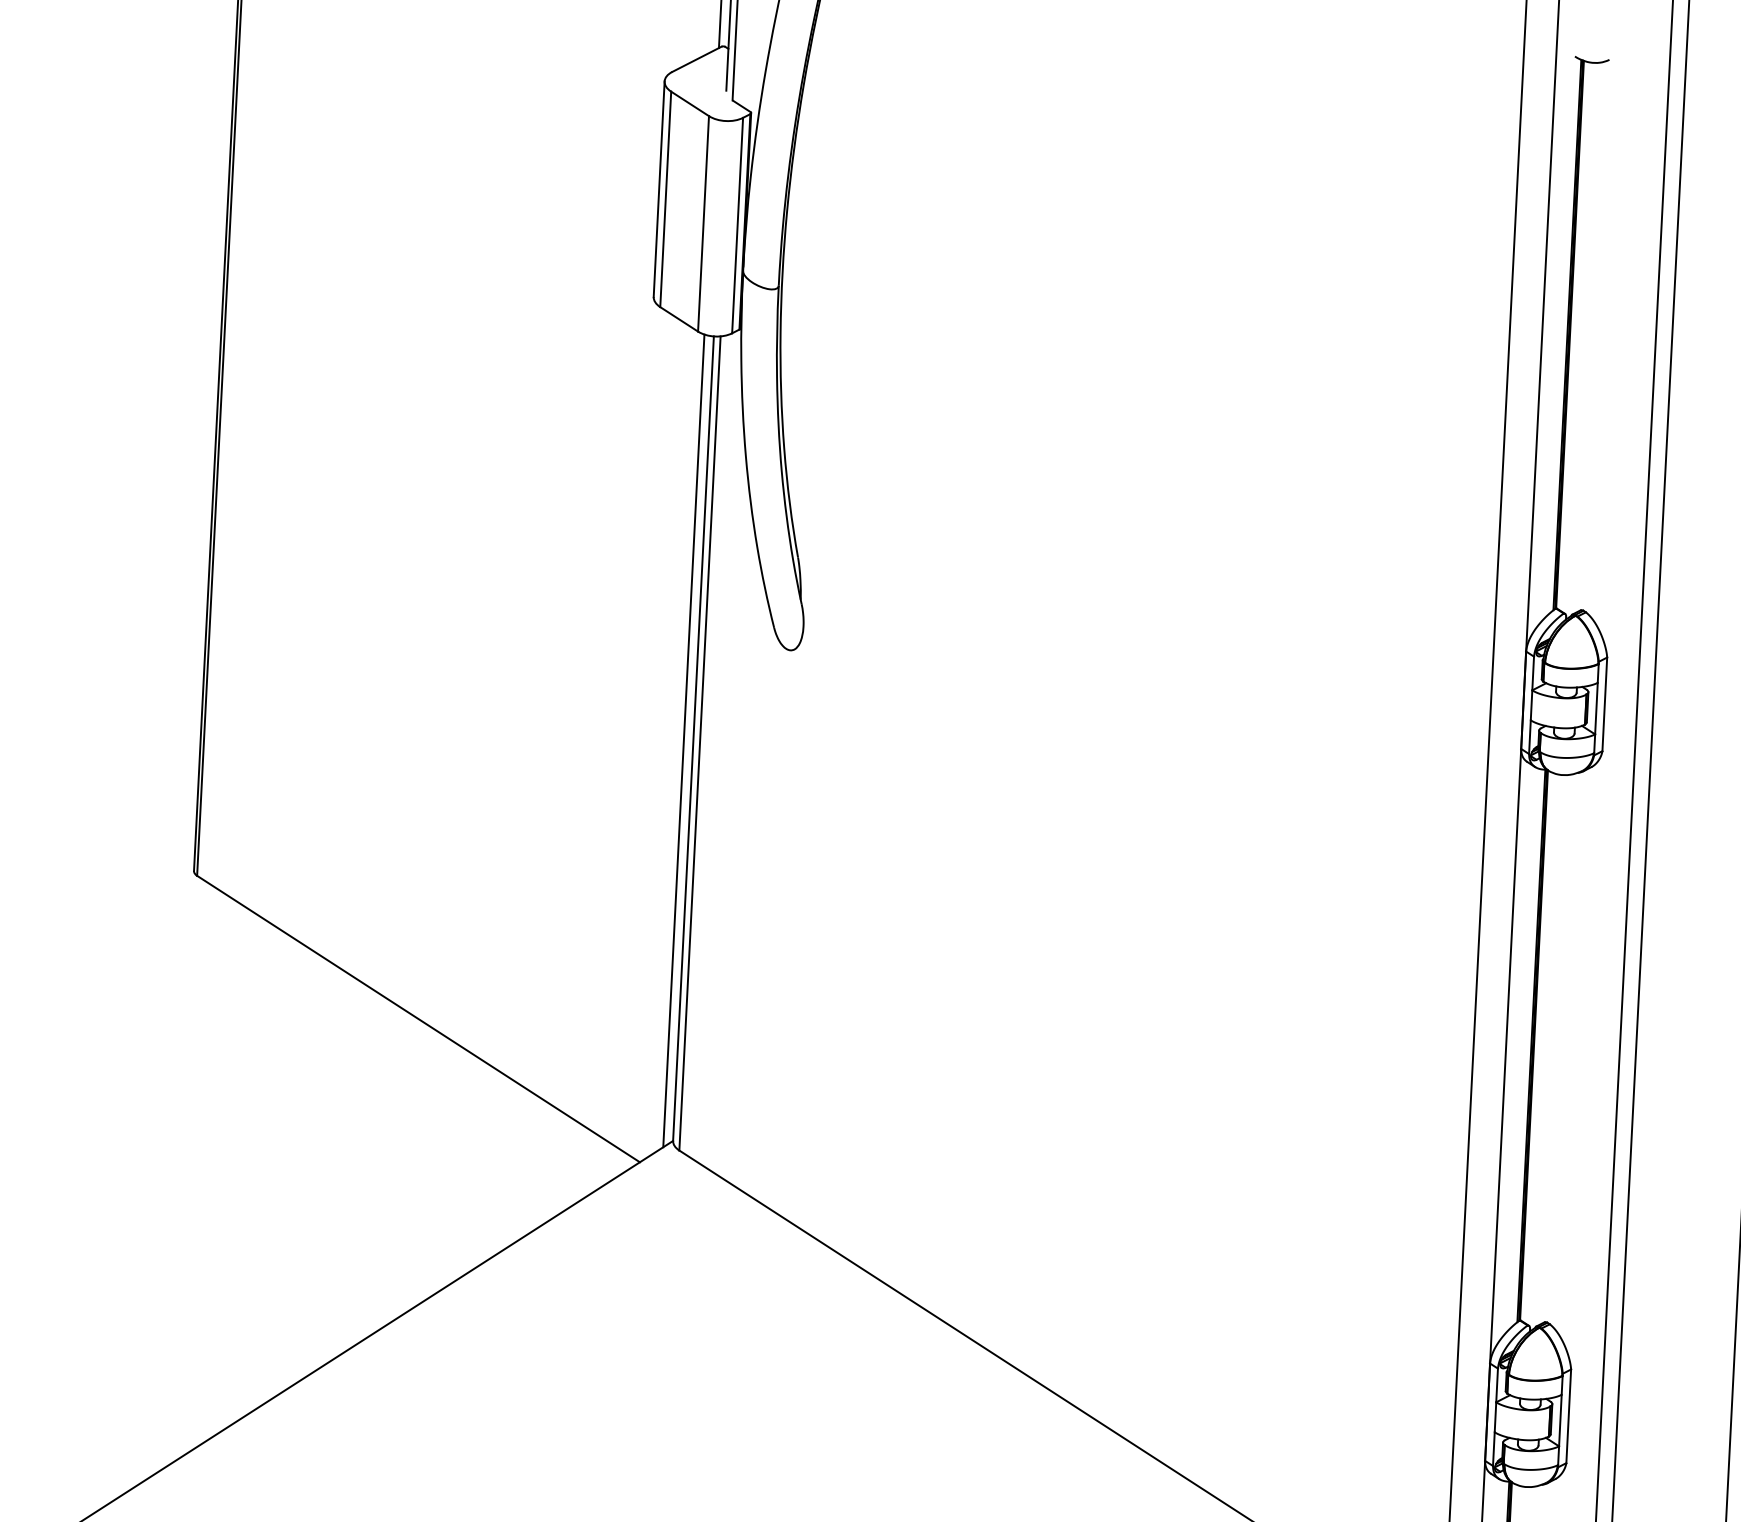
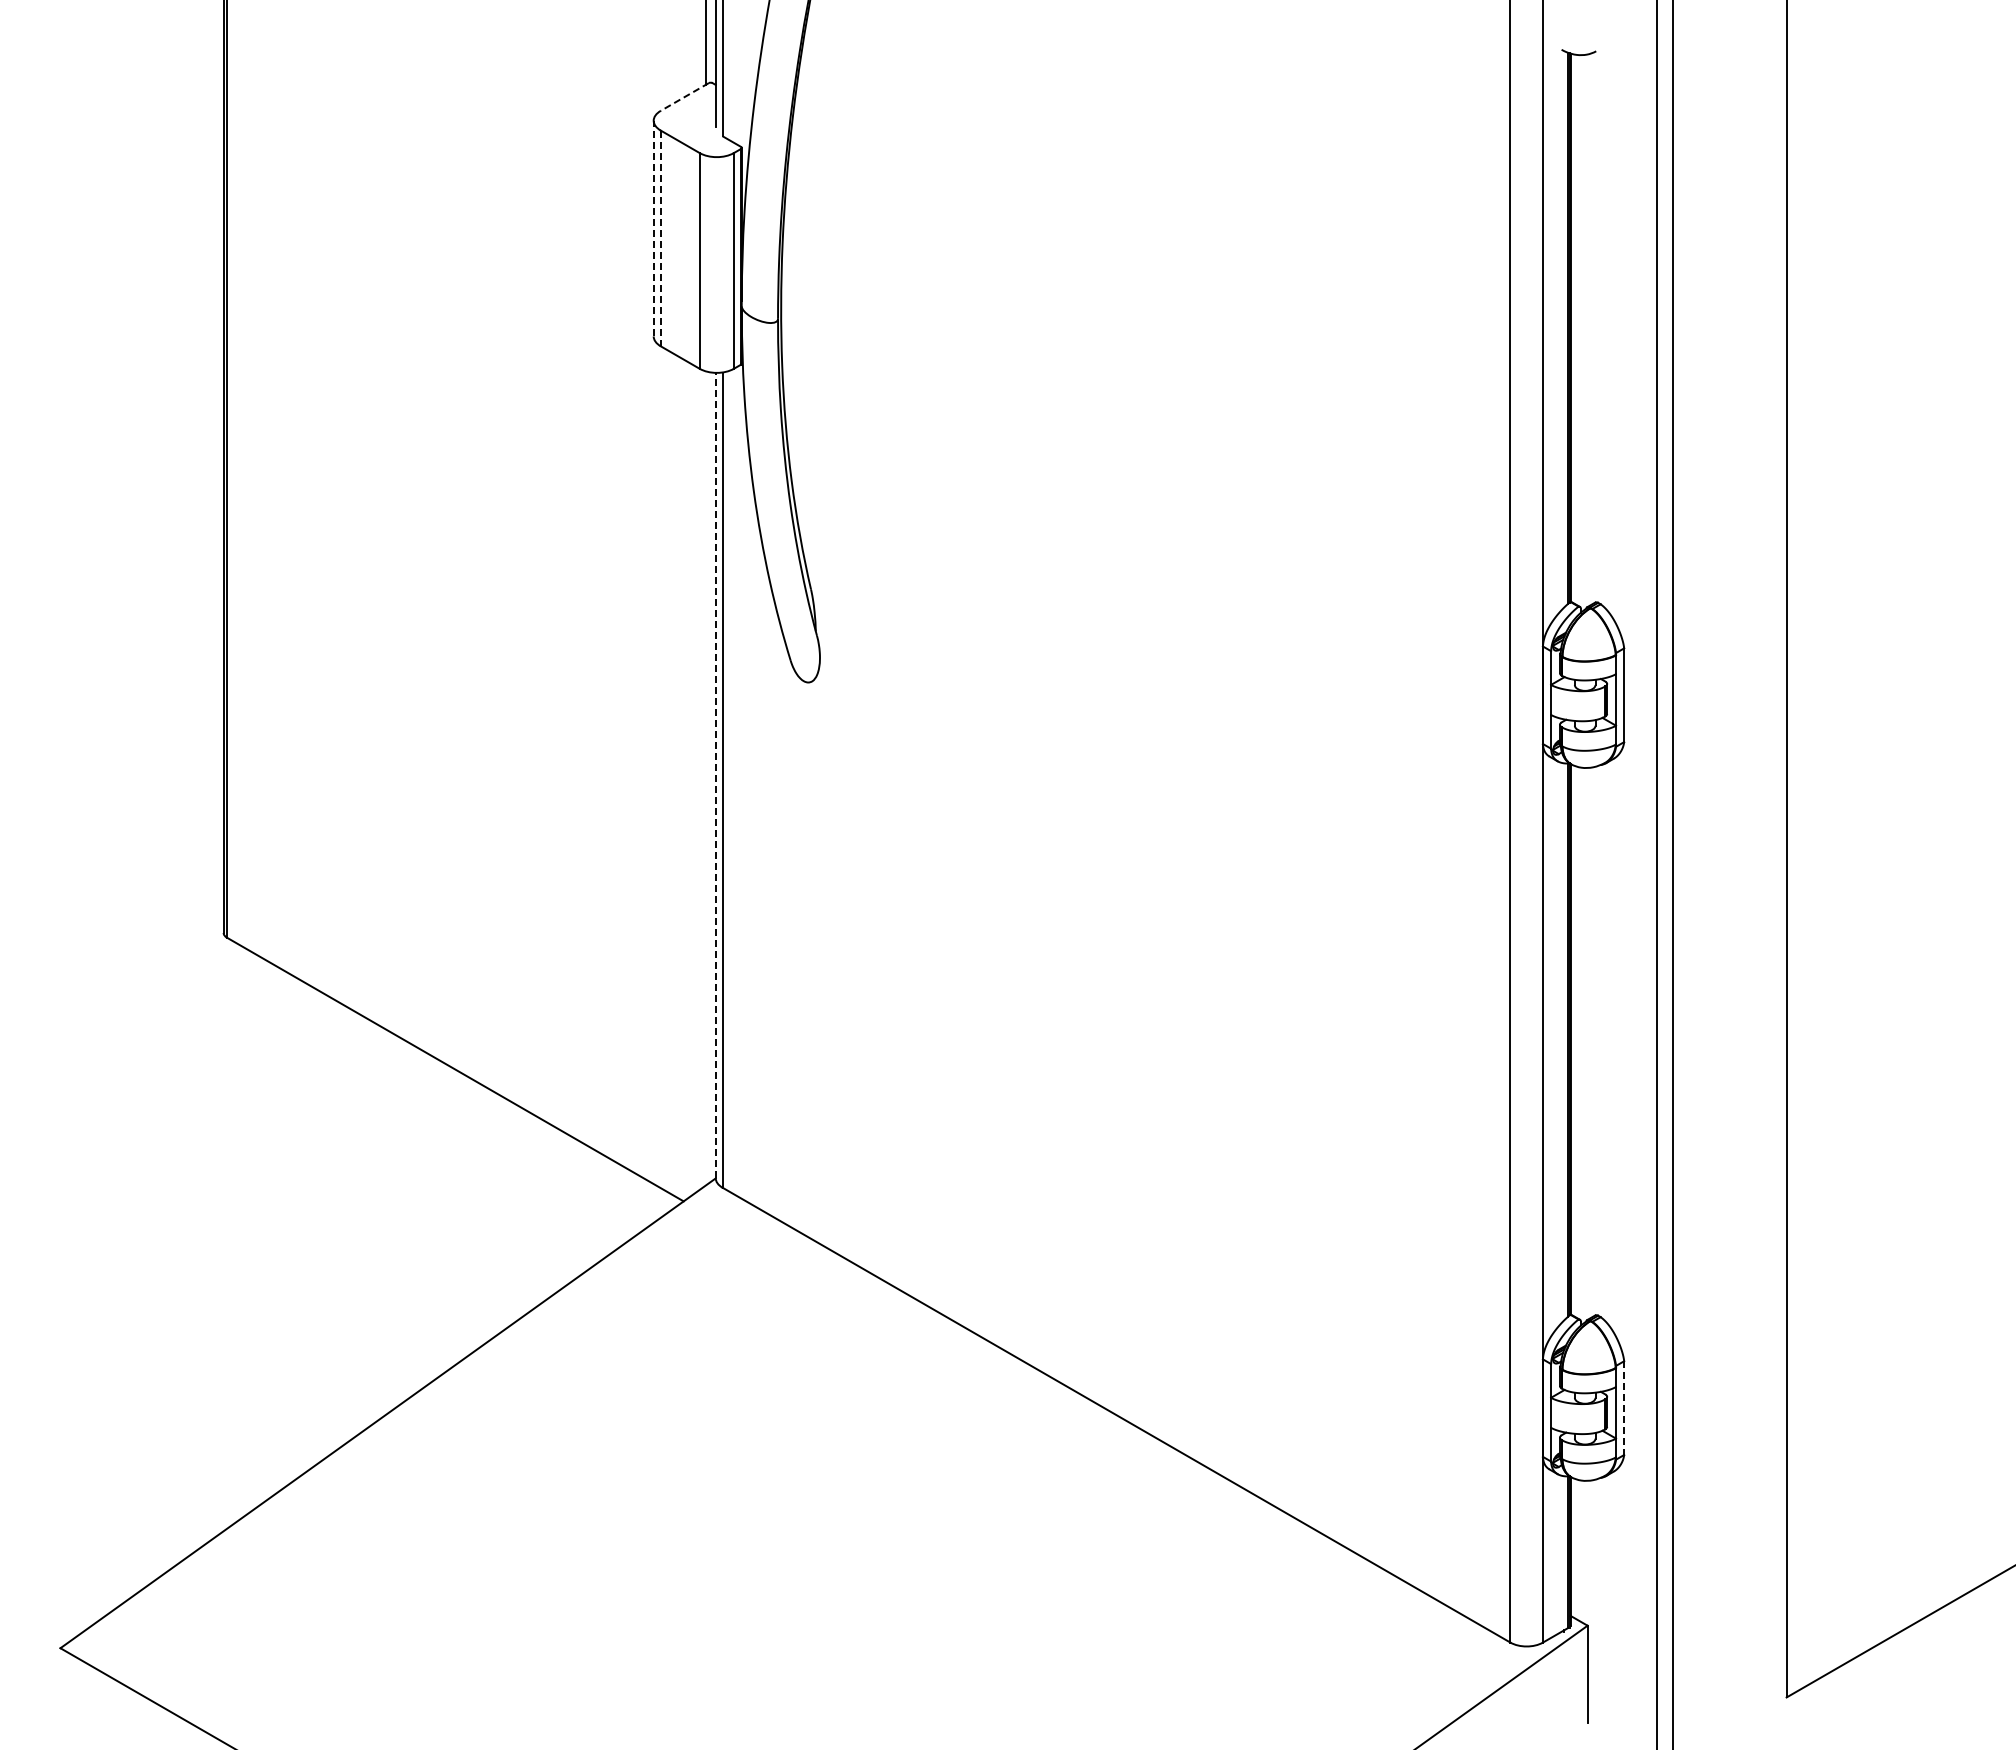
line: (696, 59) -> (684, 97), solid -> dashed
line: (658, 189) -> (653, 228), solid -> dashed
line: (665, 199) -> (660, 238), solid -> dashed
line: (693, 738) -> (715, 775), solid -> dashed
line: (684, 741) -> (706, 778), removed
line: (1569, 1416) -> (1624, 1408), solid -> dashed

